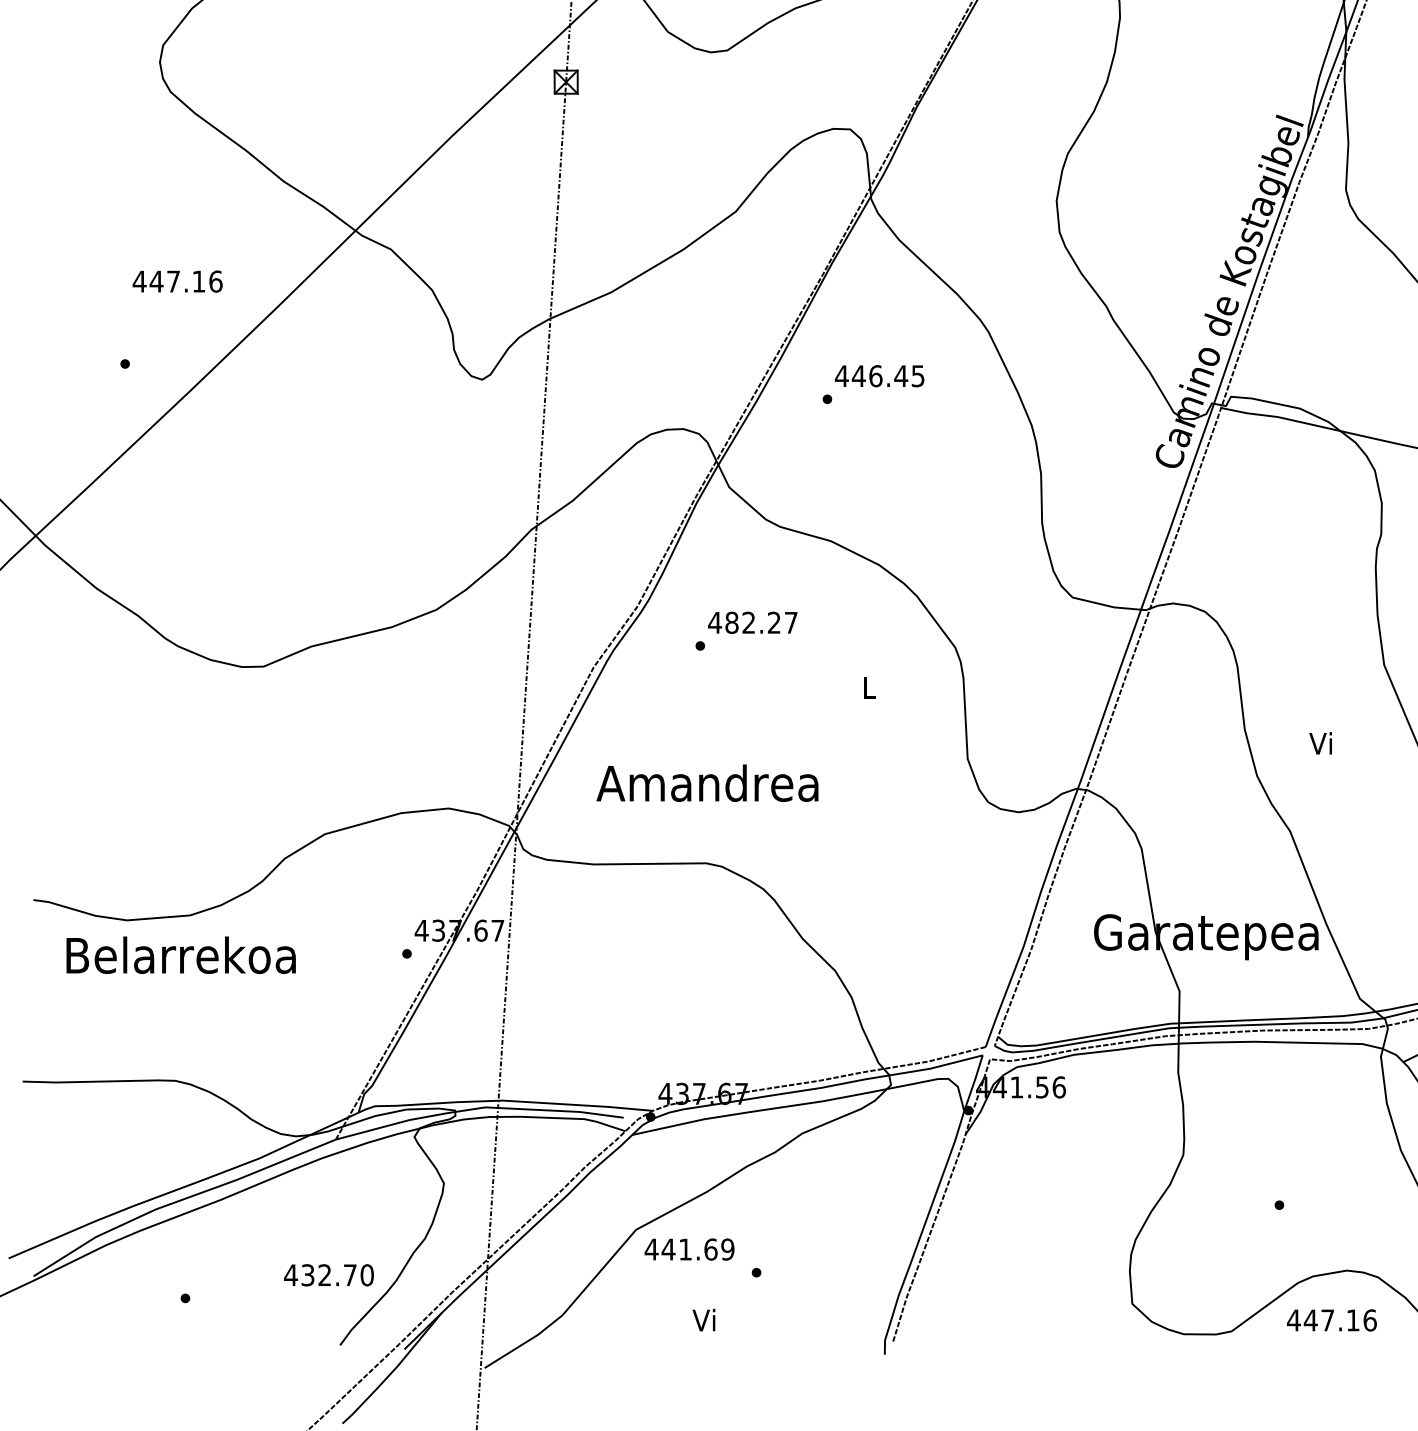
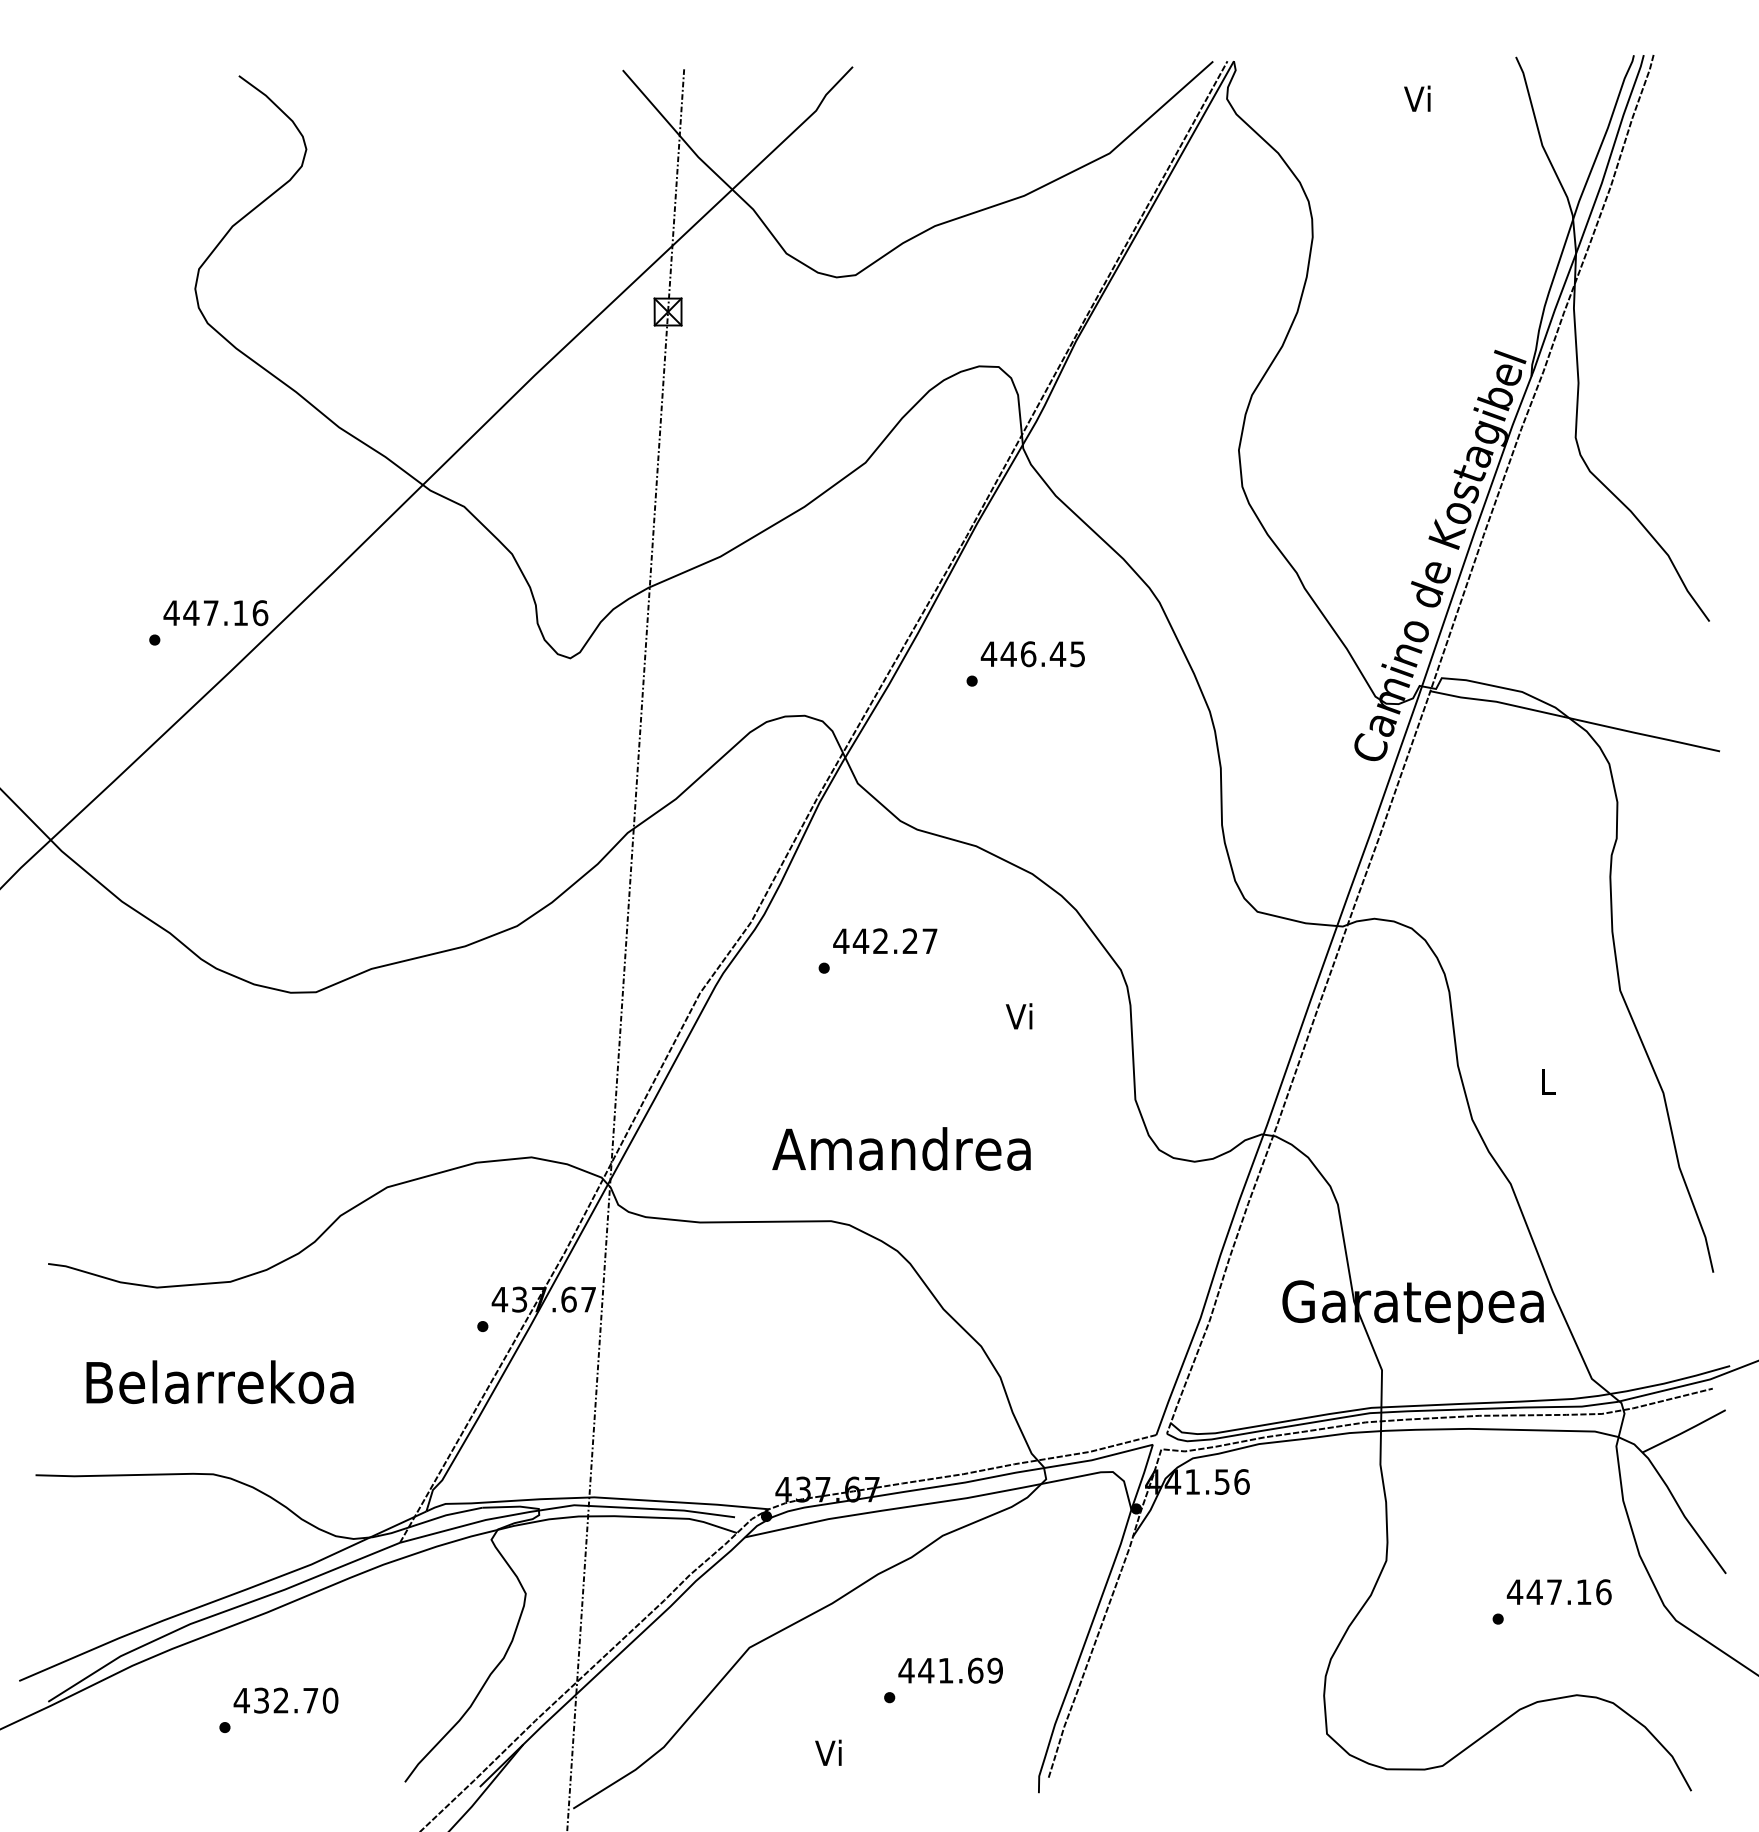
text: (177, 281) -> (215, 613), moved
text: (731, 623) -> (860, 941), 482.27 -> 442.27
text: (867, 687) -> (1018, 1016), L -> Vi
text: (1320, 743) -> (1546, 1081), Vi -> L
text: (707, 782) -> (901, 1148), moved
text: (180, 955) -> (219, 1382), moved
text: (689, 1249) -> (950, 1670), moved
text: (328, 1275) -> (285, 1700), moved
text: (1331, 1320) -> (1558, 1592), moved

